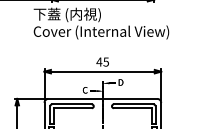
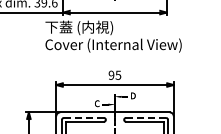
text: (99, 61) -> (111, 74), 45 -> 95
line: (71, 103) -> (83, 117), solid -> dashed
line: (134, 103) -> (146, 117), solid -> dashed

